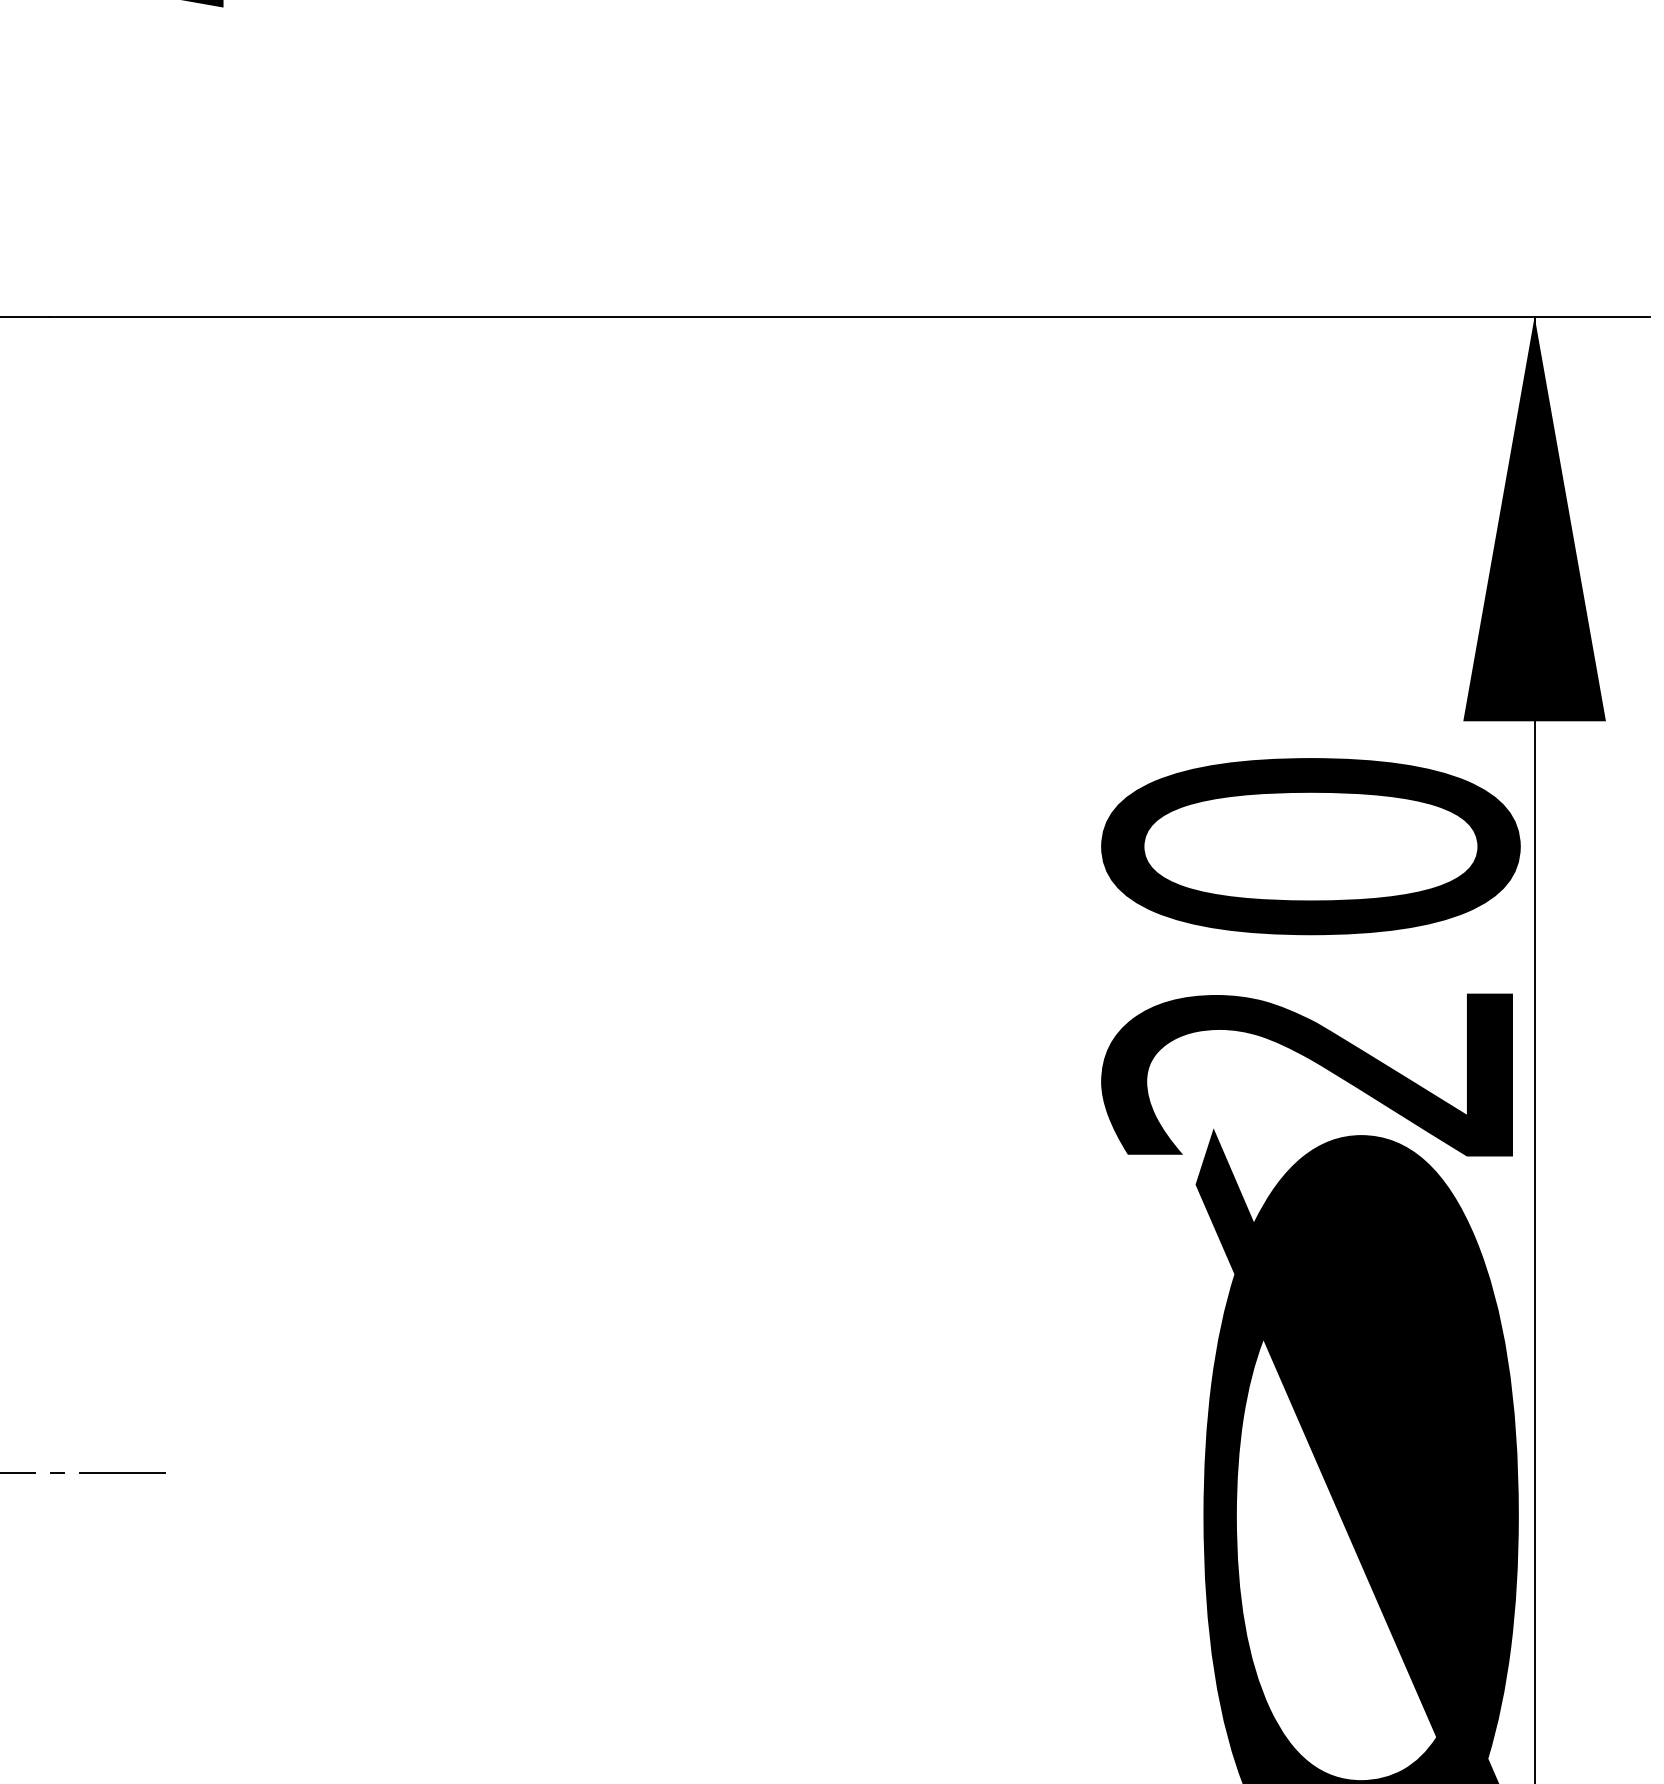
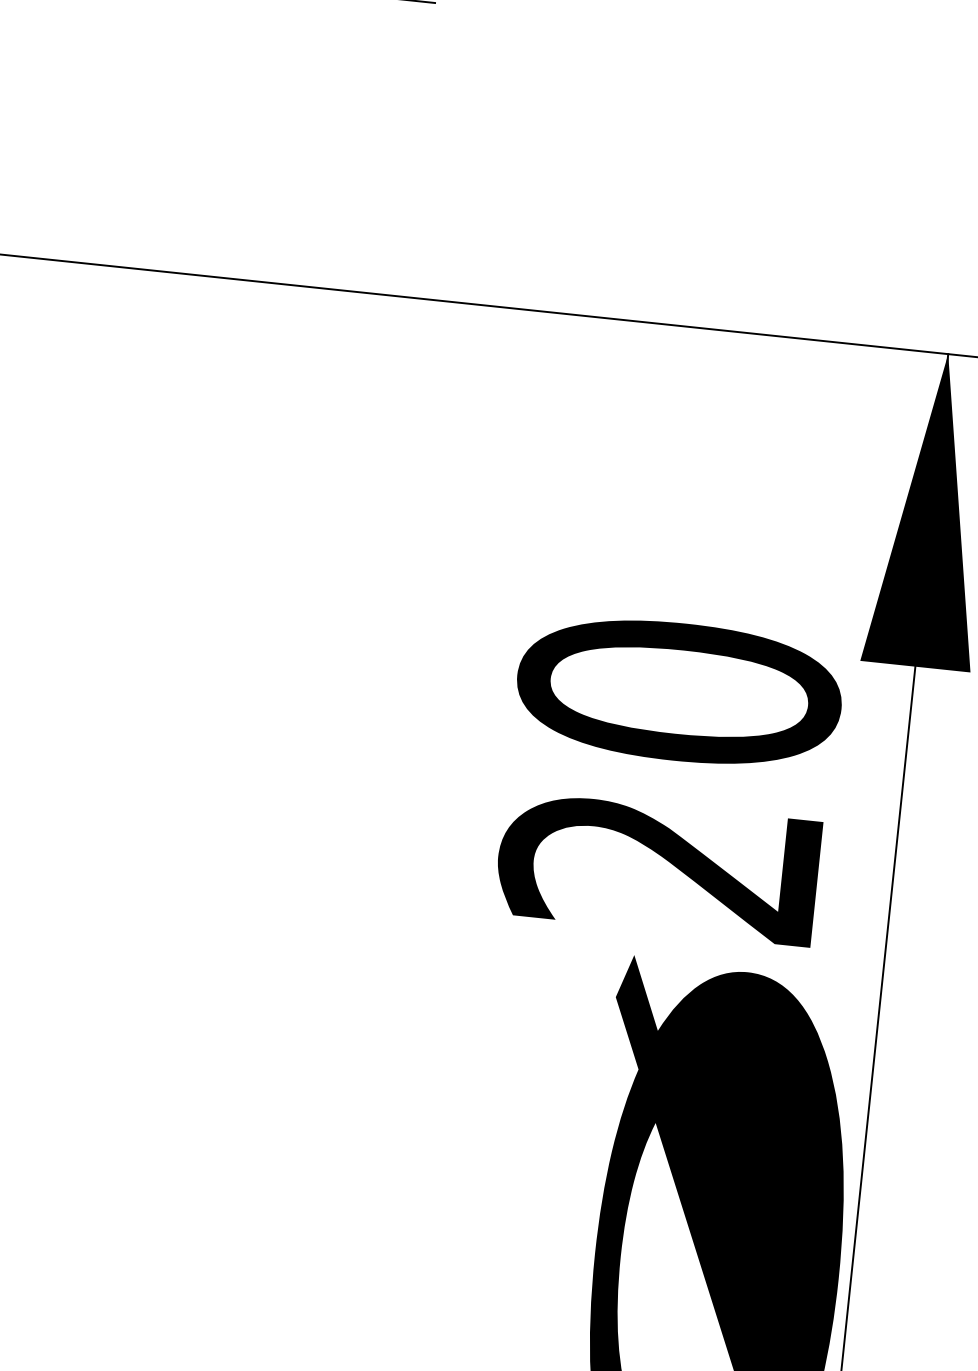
text: (1310, 957) -> (670, 777), moved

